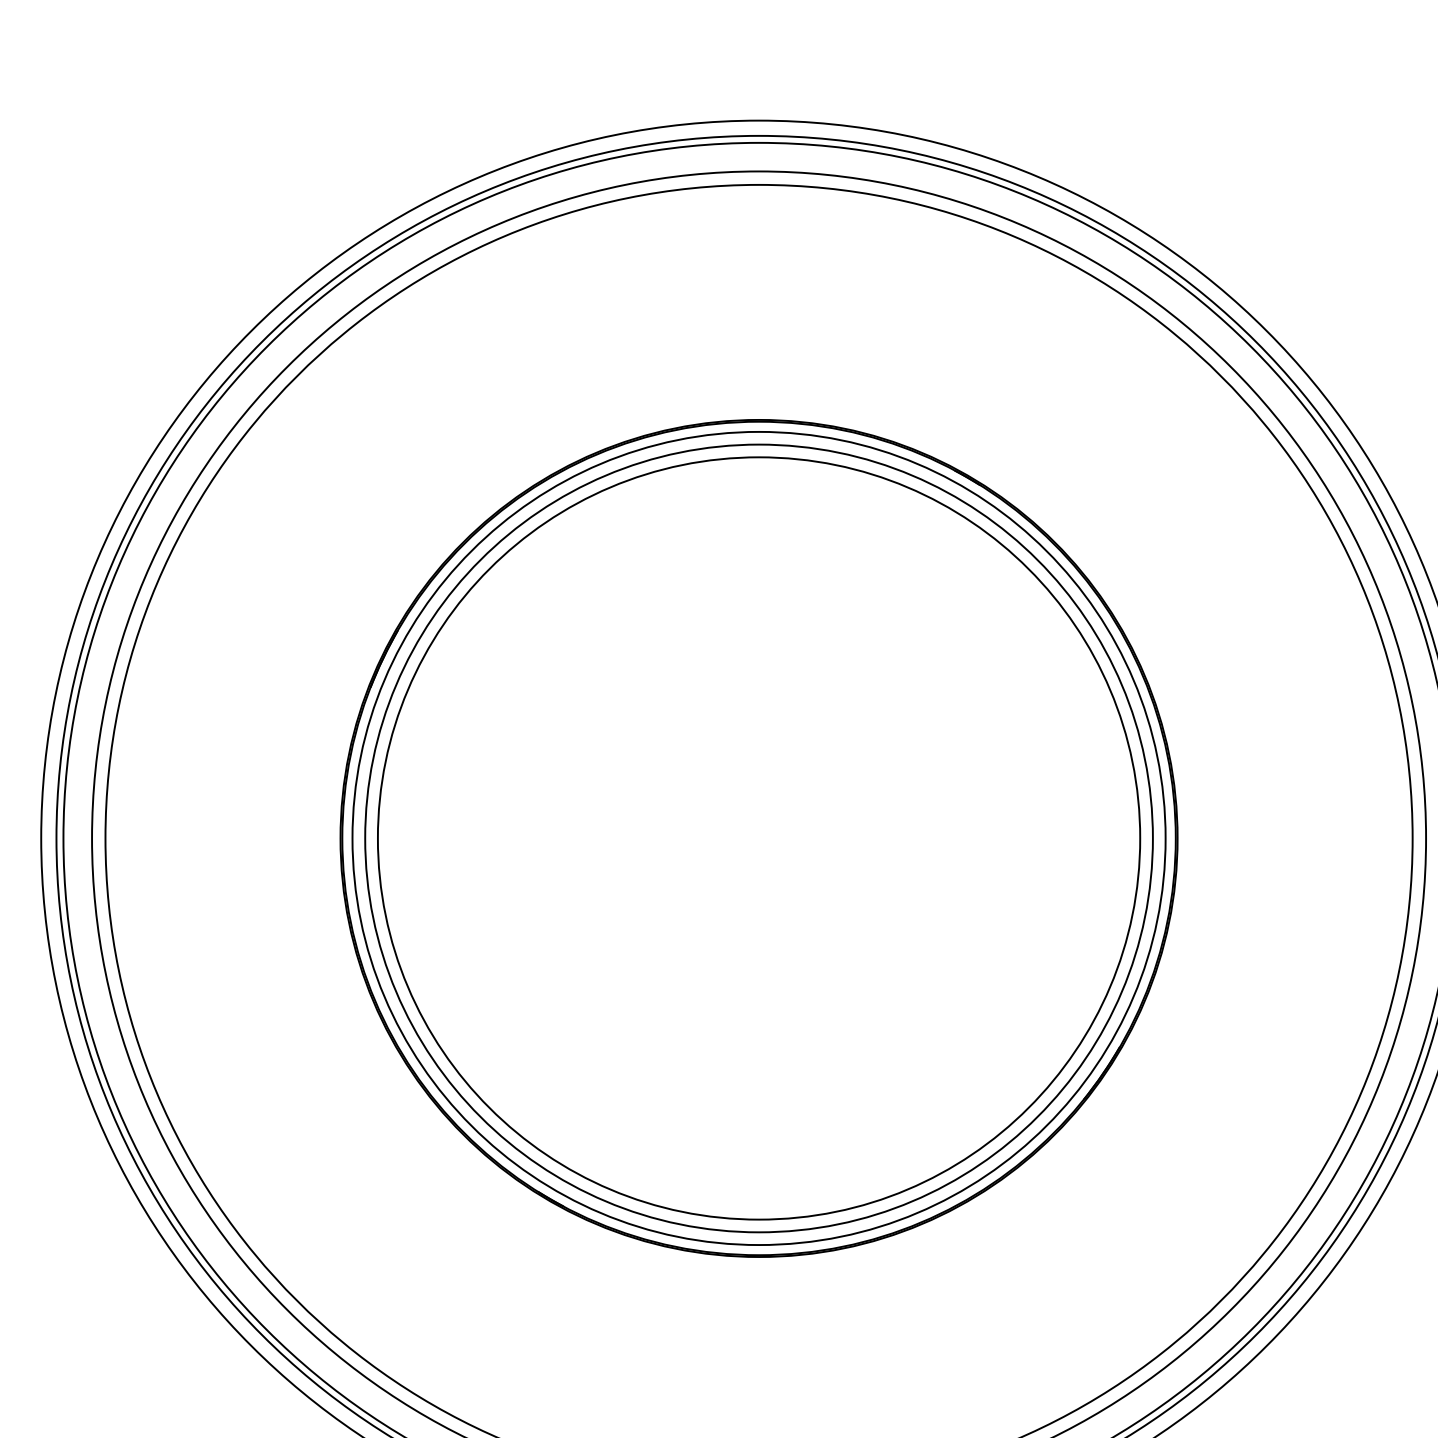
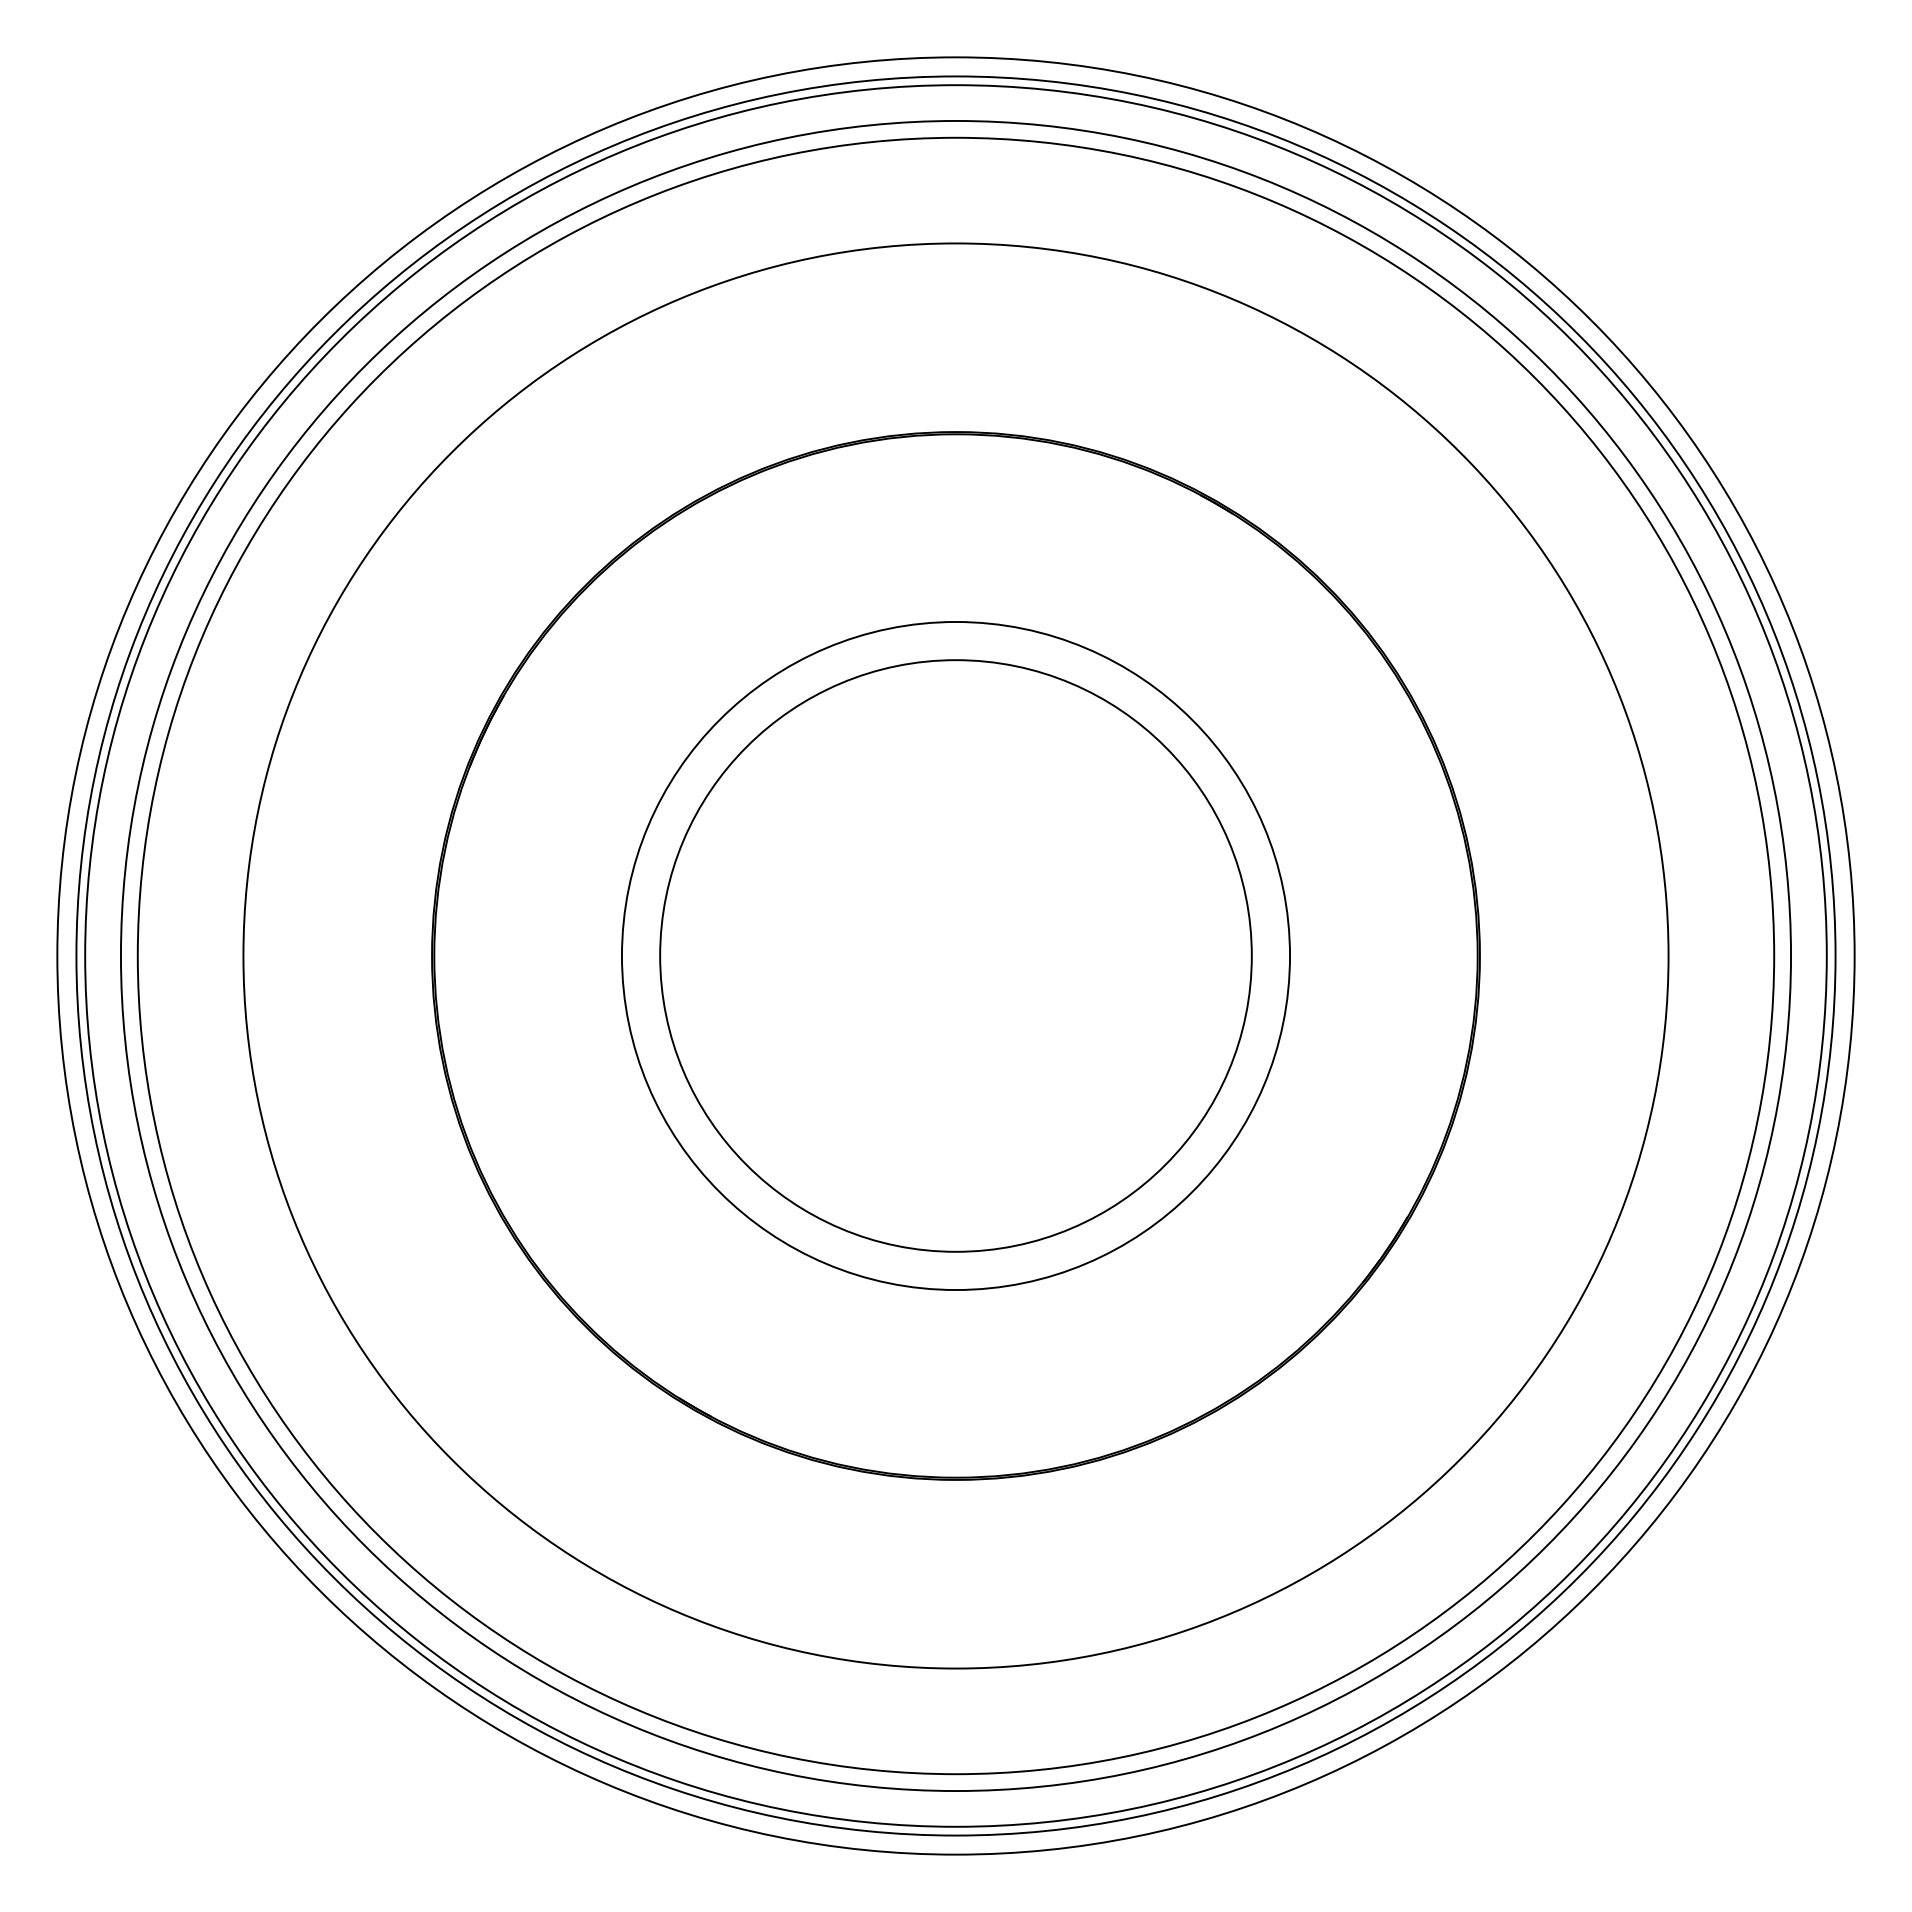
circle: (758, 838) -> (955, 955), size x0.6
circle: (758, 838) -> (955, 955), size x0.7
circle: (758, 838) -> (955, 955), size x1.4

